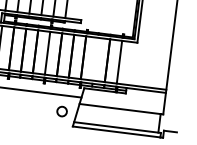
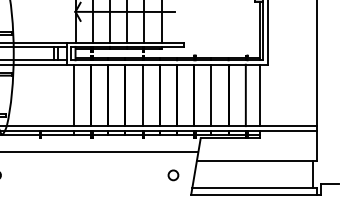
line: (95, 59) -> (211, 95), added
line: (129, 63) -> (260, 95), added
circle: (62, 111) -> (173, 175), size x0.71

